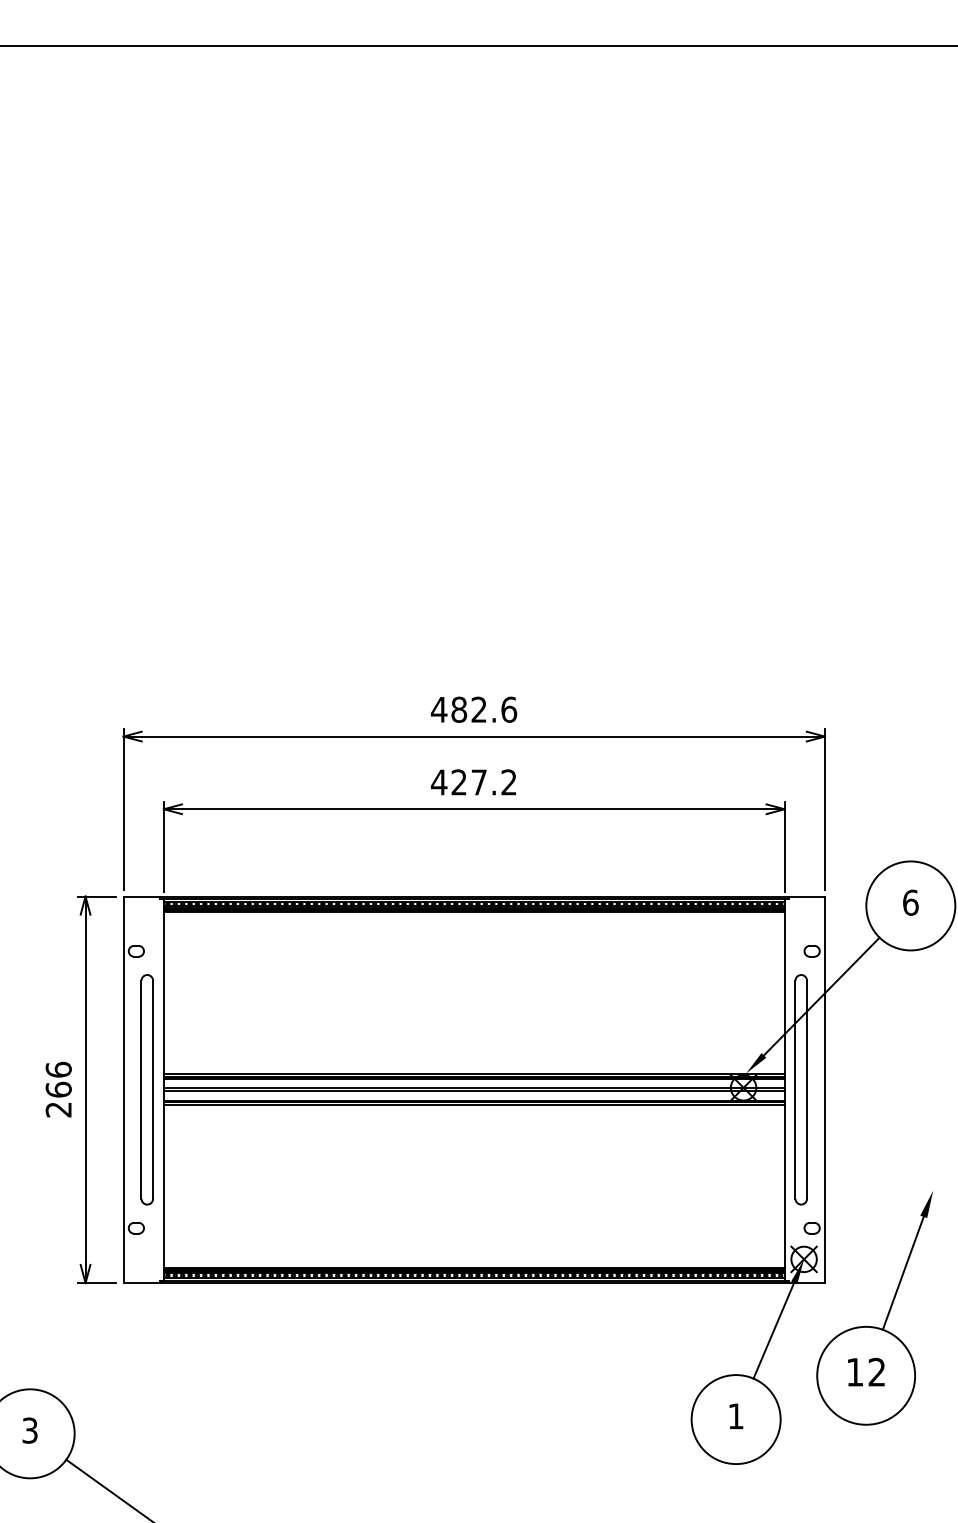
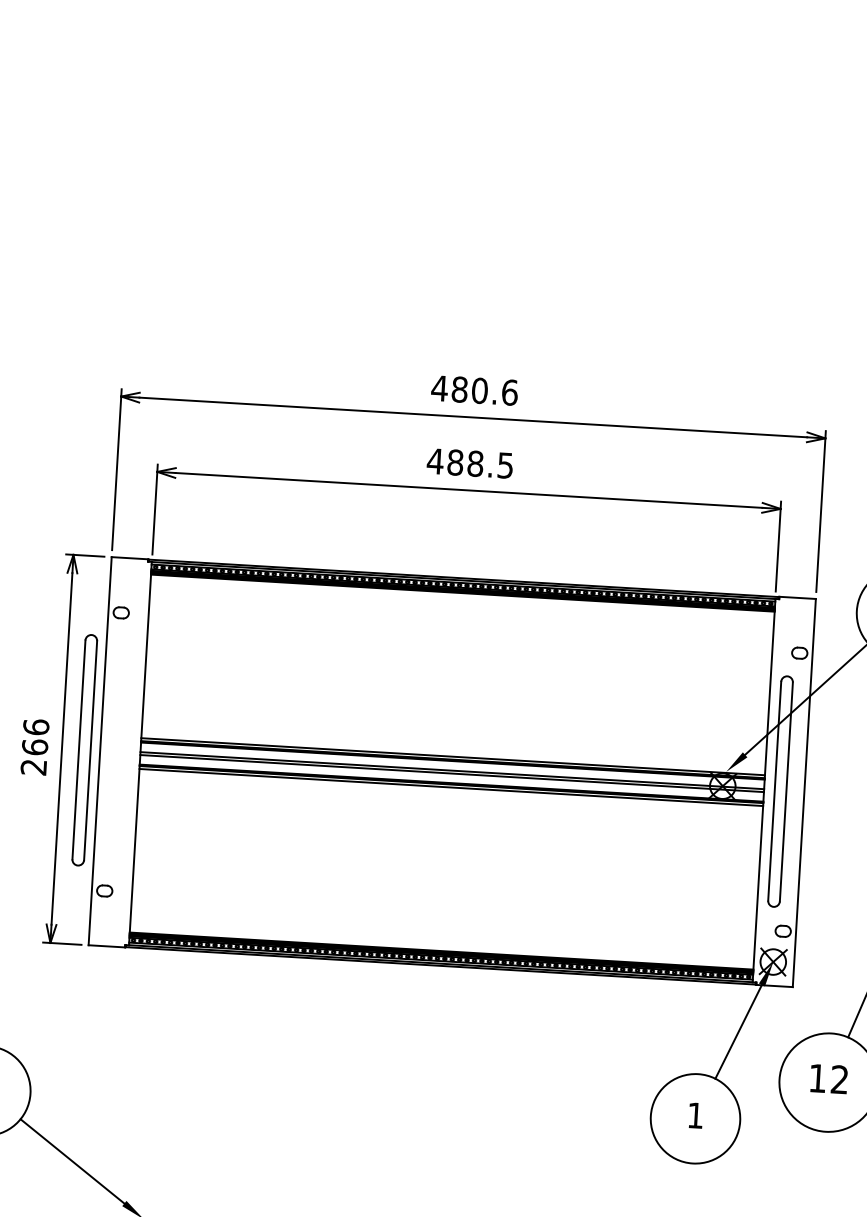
text: (479, 709) -> (480, 390), 482.6 -> 480.6
text: (483, 782) -> (479, 464), 427.2 -> 488.5
part: (146, 1089) -> (84, 749), moved

